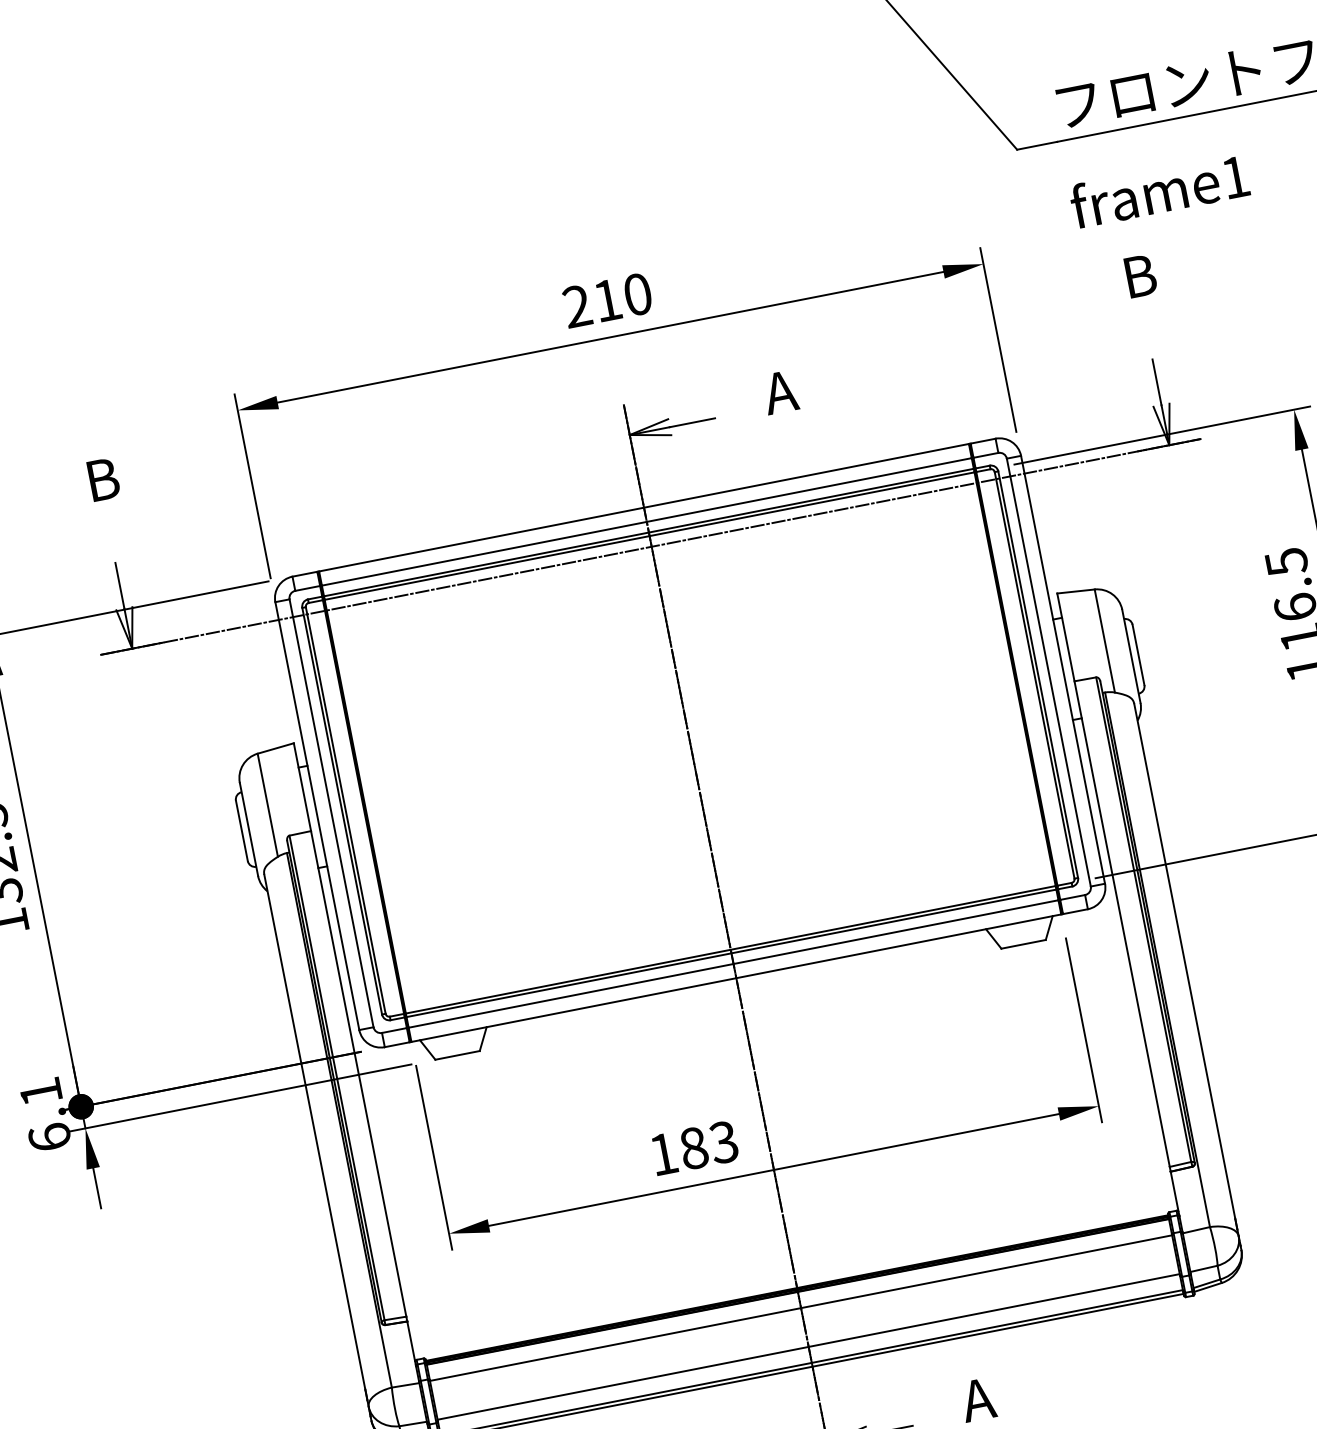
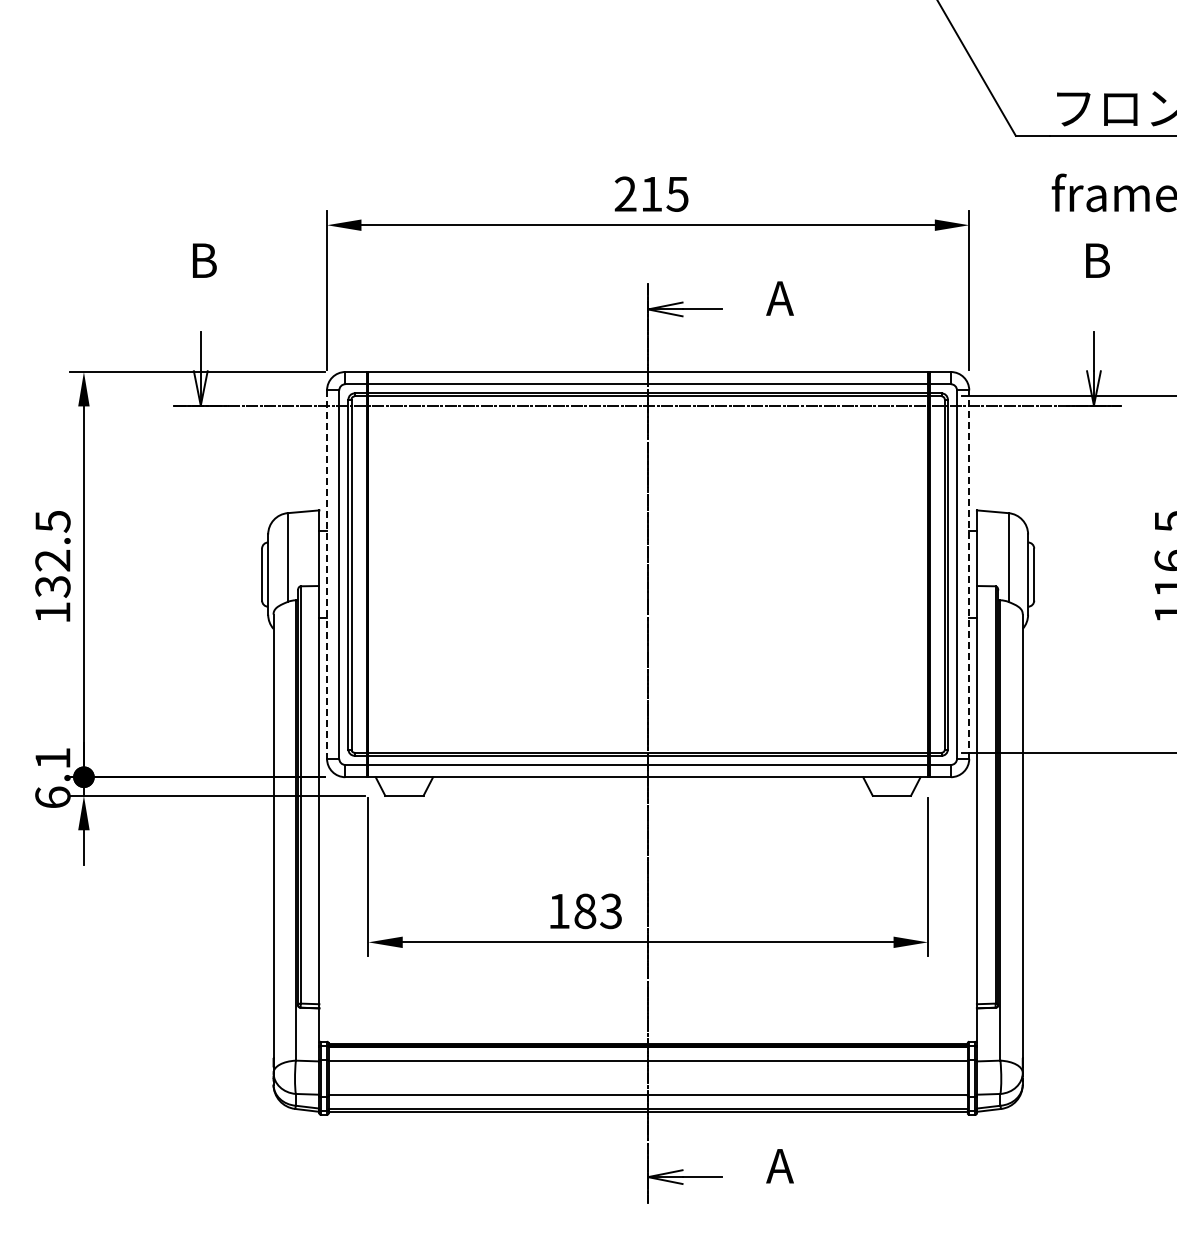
text: (637, 293) -> (677, 193), 210 -> 215
line: (1063, 669) -> (969, 574), solid -> dashed
line: (318, 817) -> (327, 575), solid -> dashed

